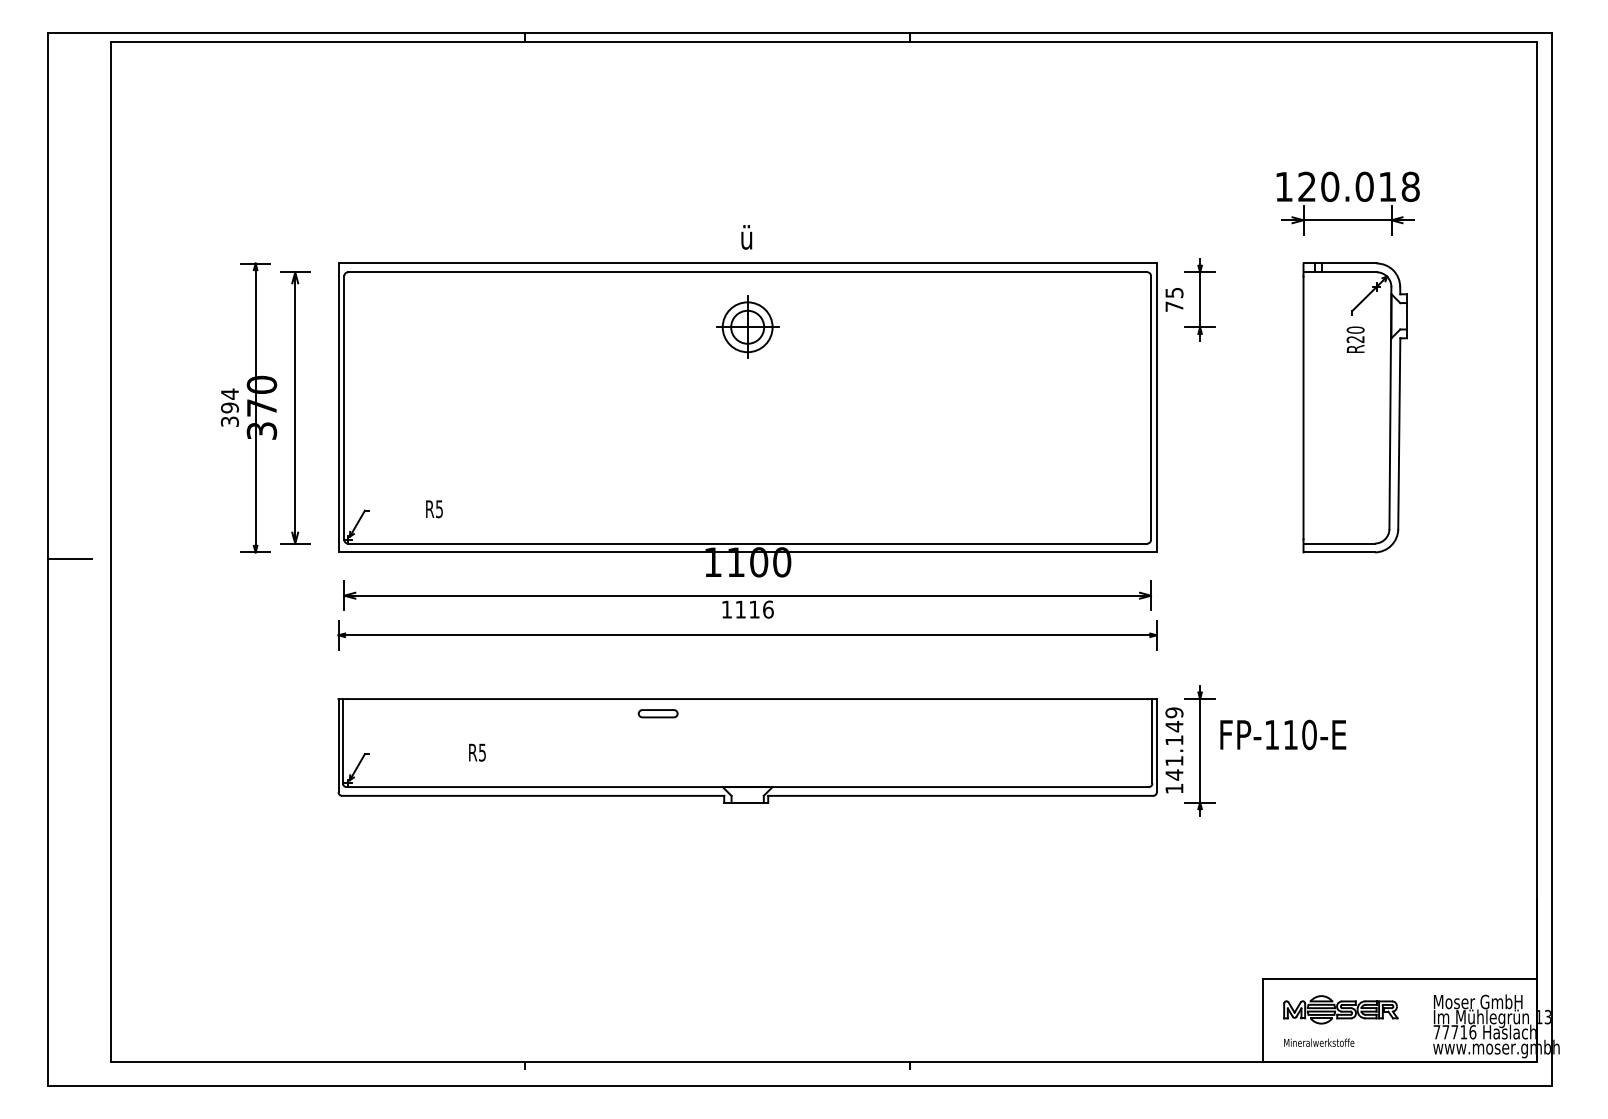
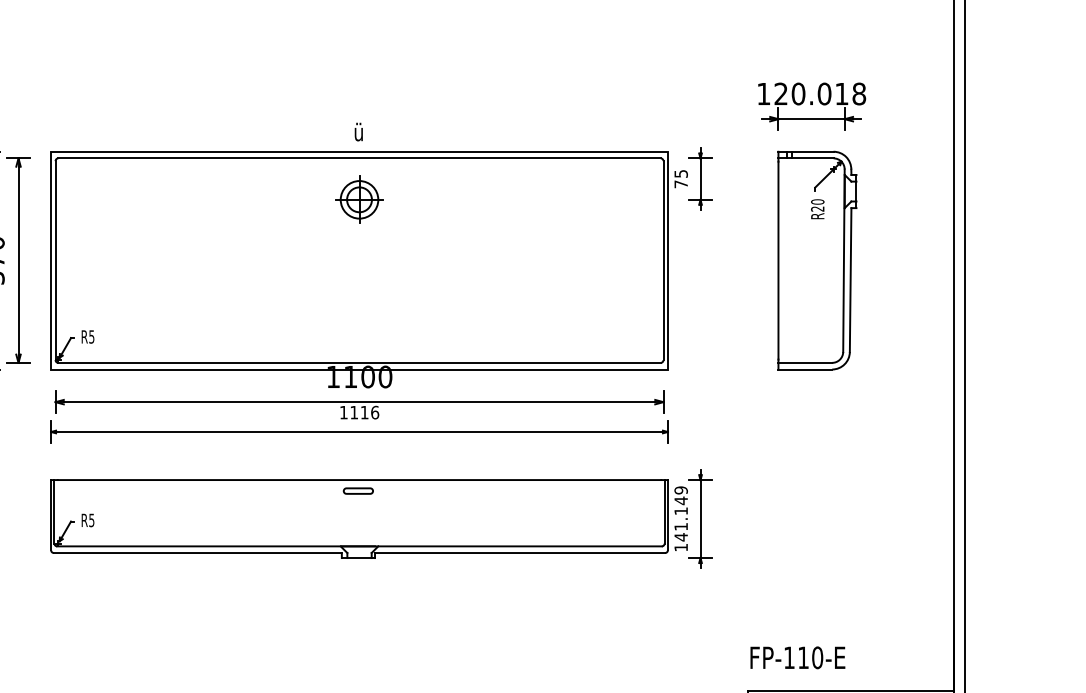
text: (434, 509) -> (88, 337), moved
part: (657, 713) -> (357, 490), moved
text: (1283, 734) -> (798, 657), moved
text: (477, 752) -> (88, 520), moved

